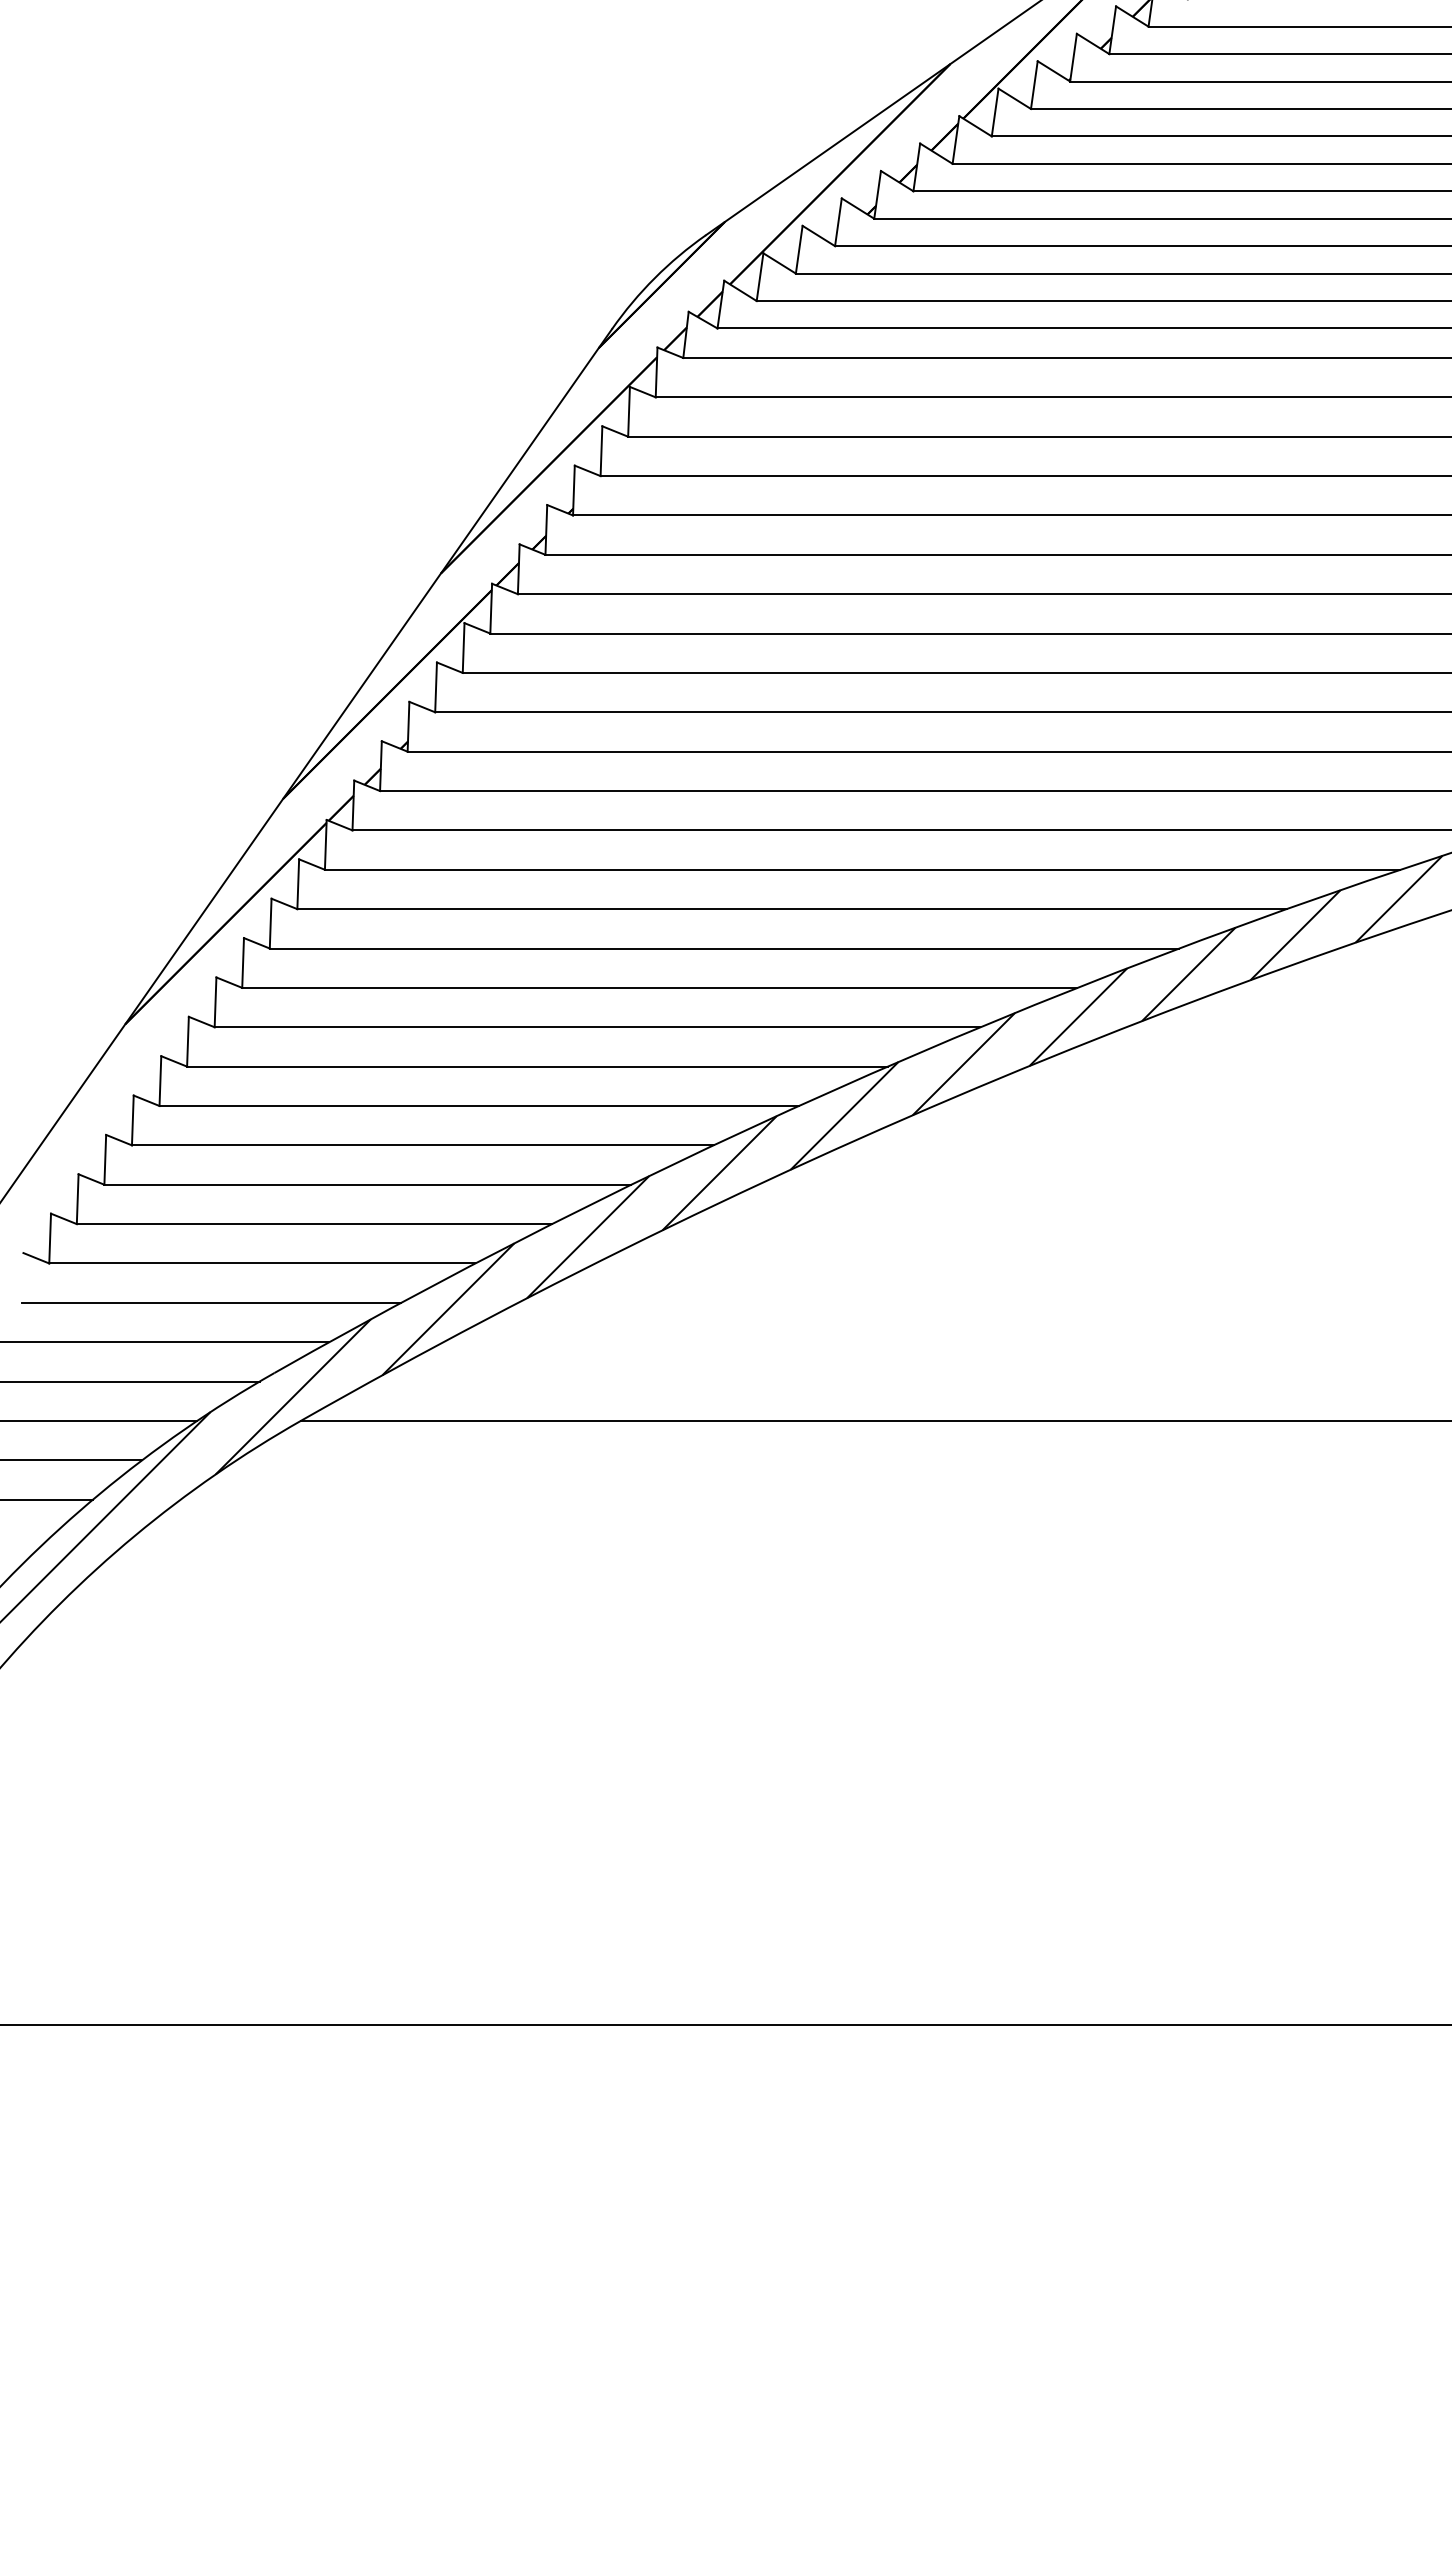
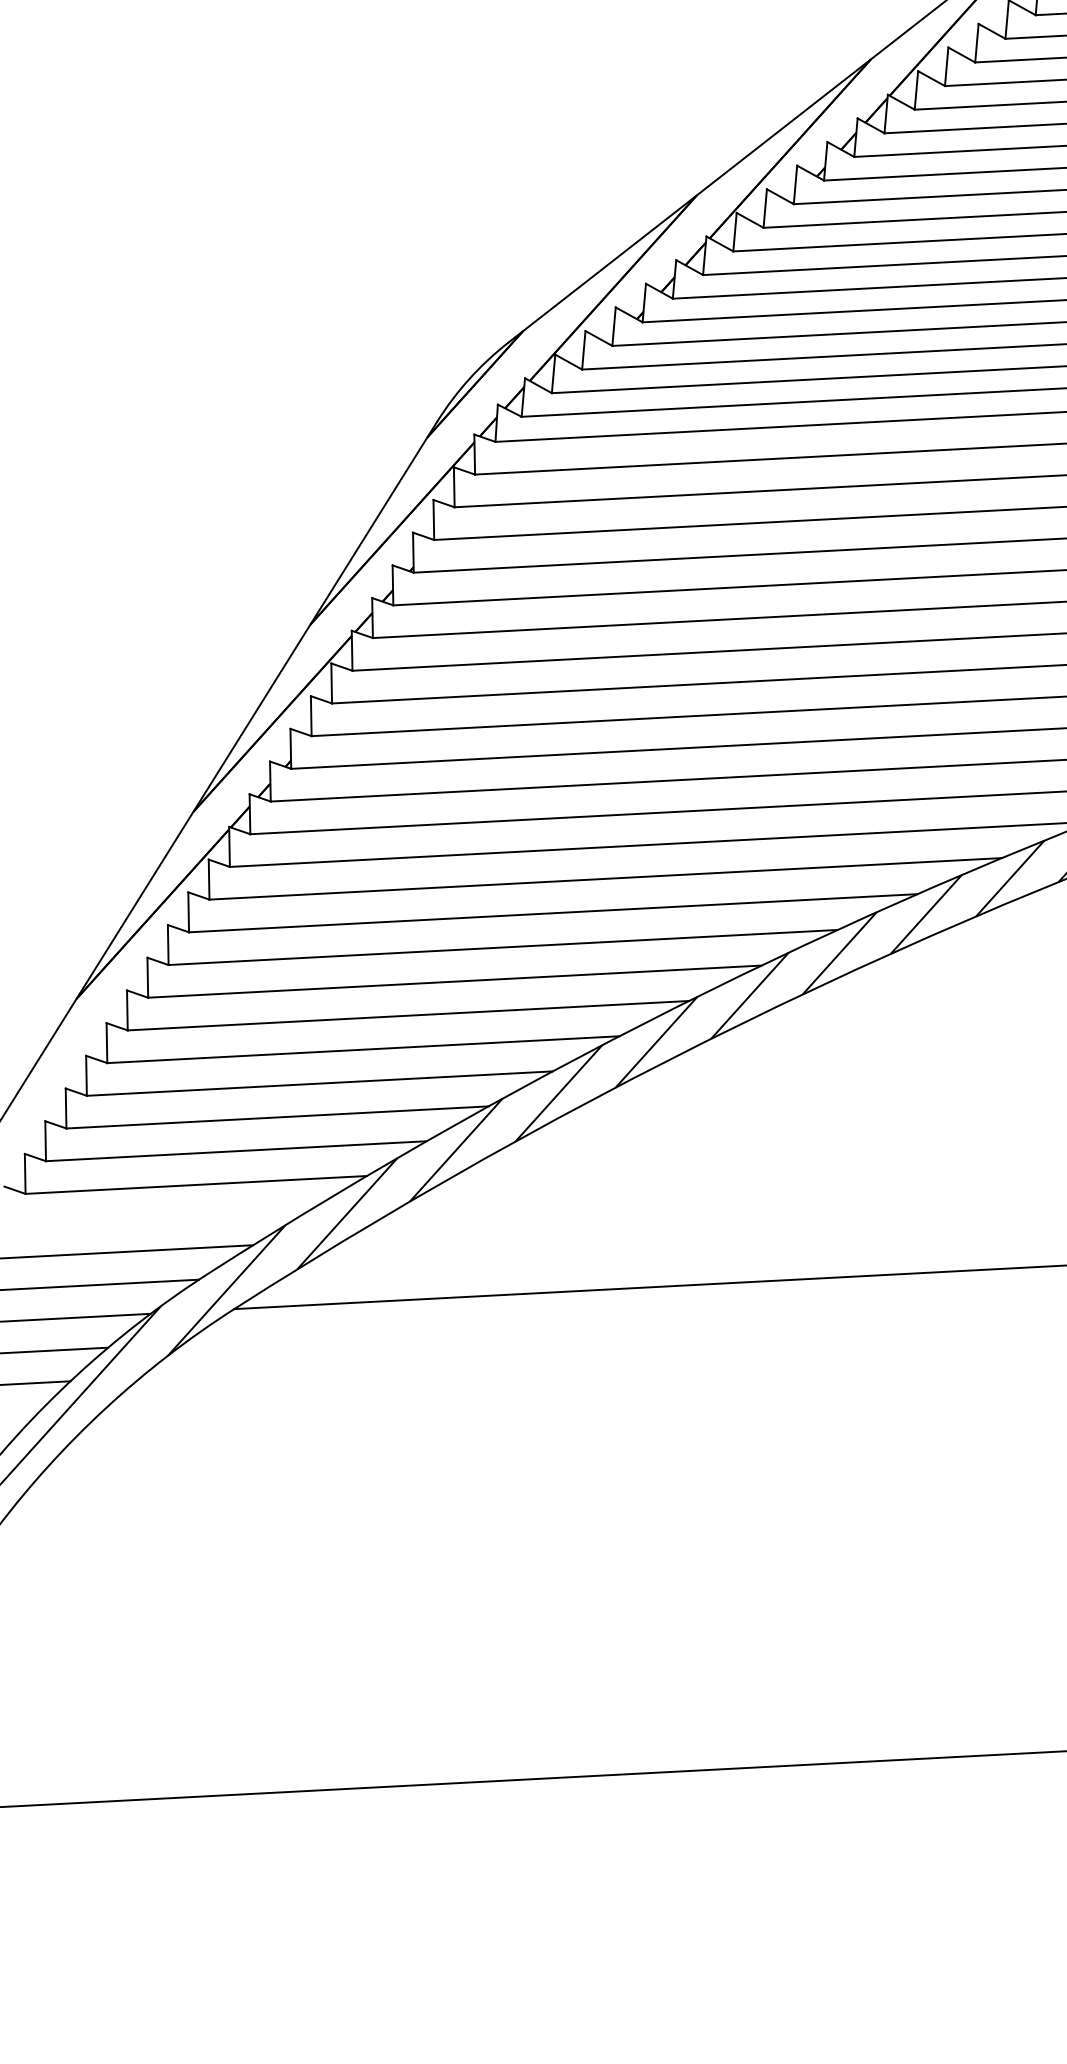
line: (211, 1302) -> (157, 1218), removed

